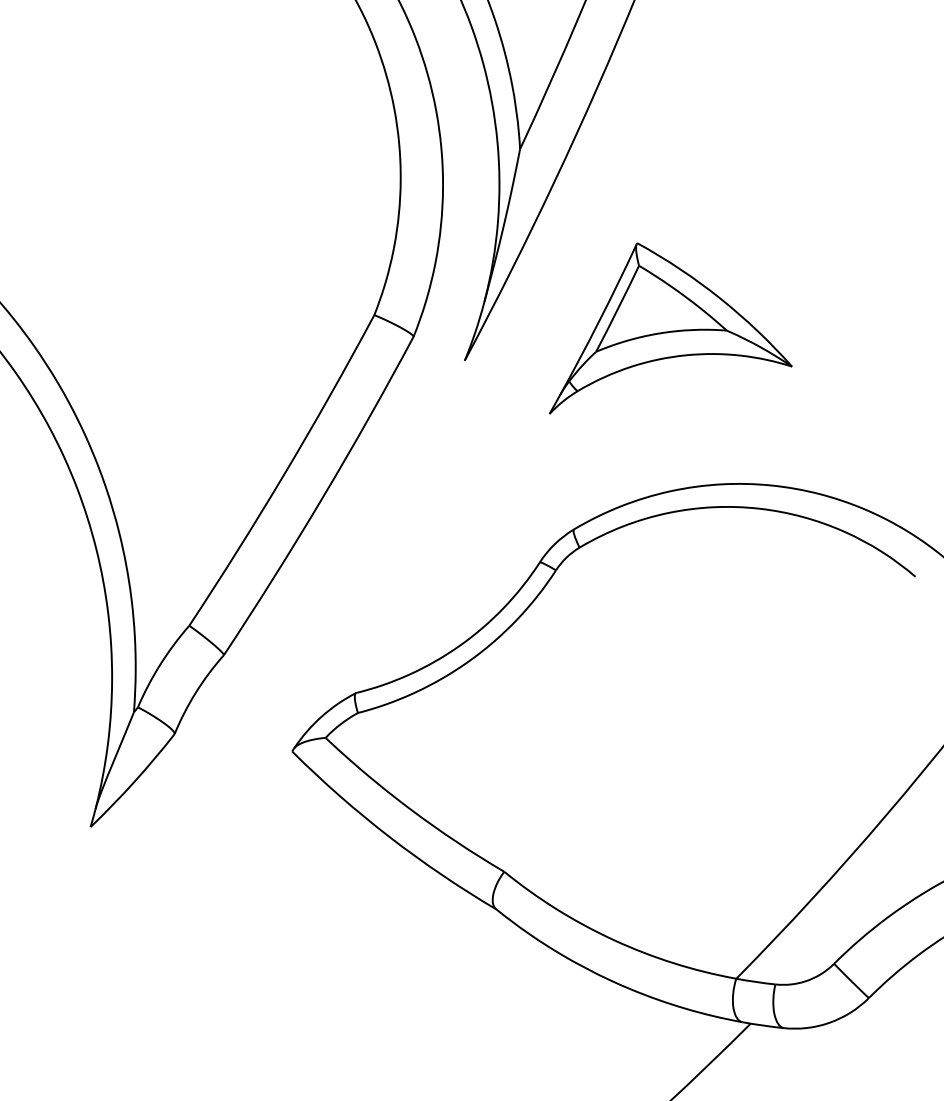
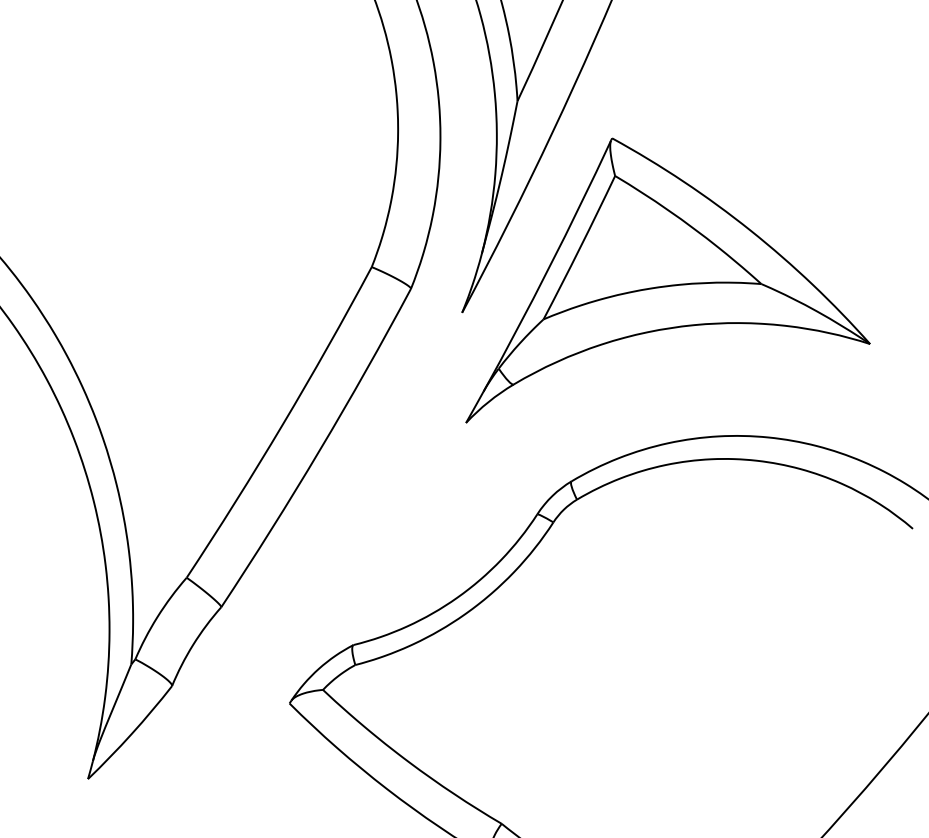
part: (670, 328) -> (667, 280), size x1.67

